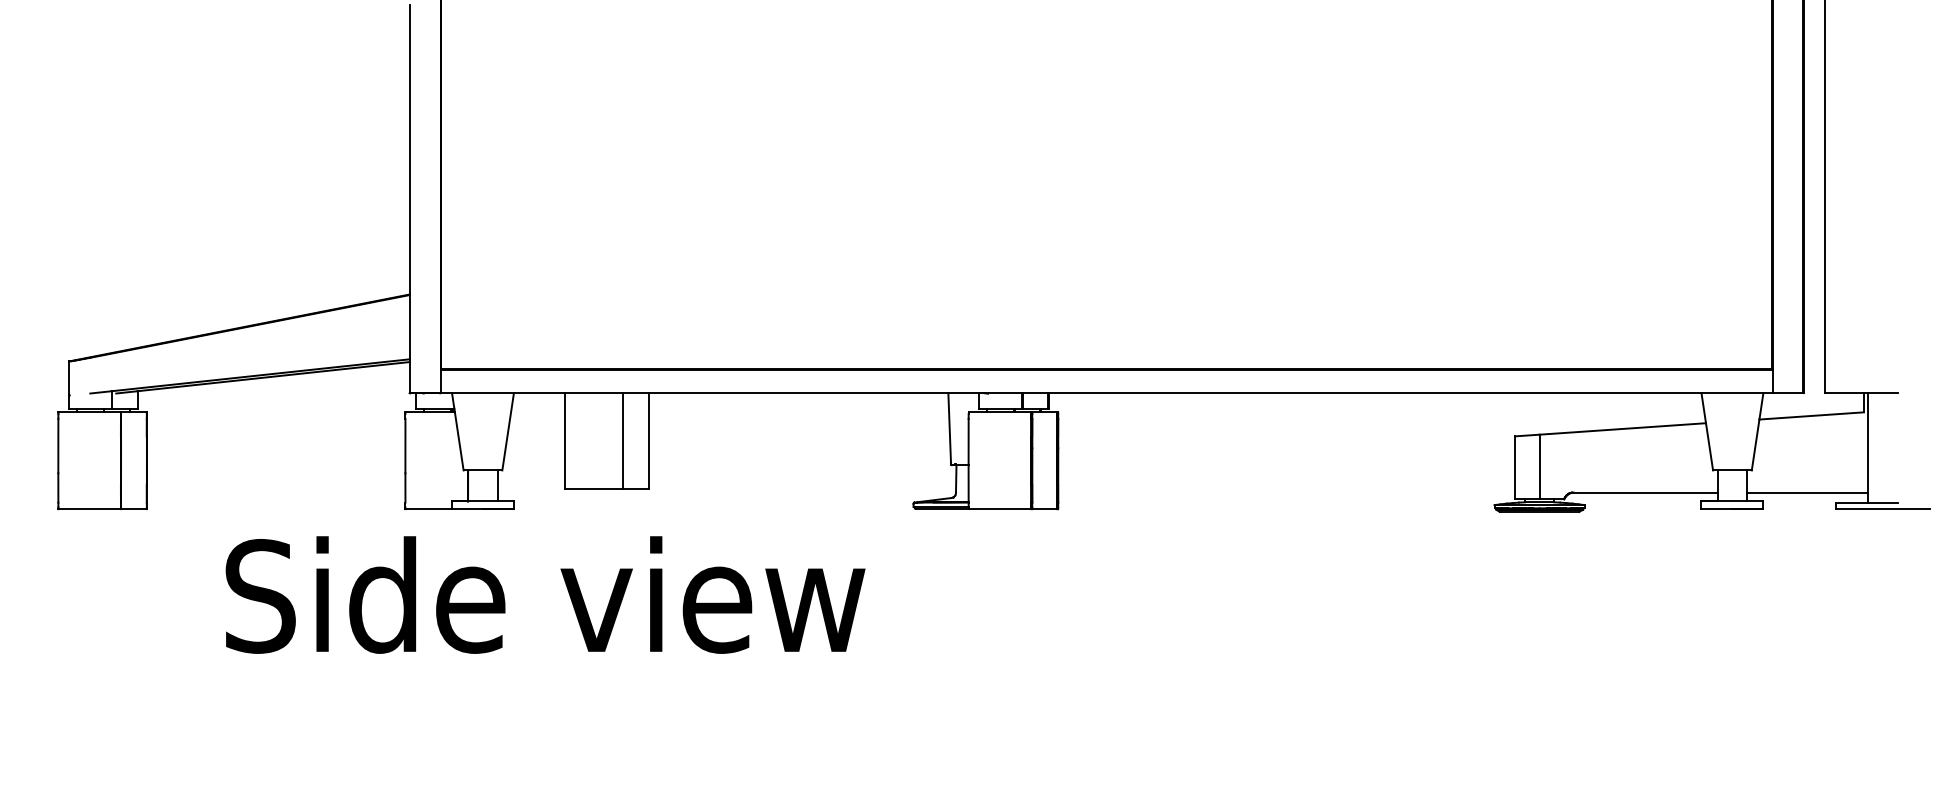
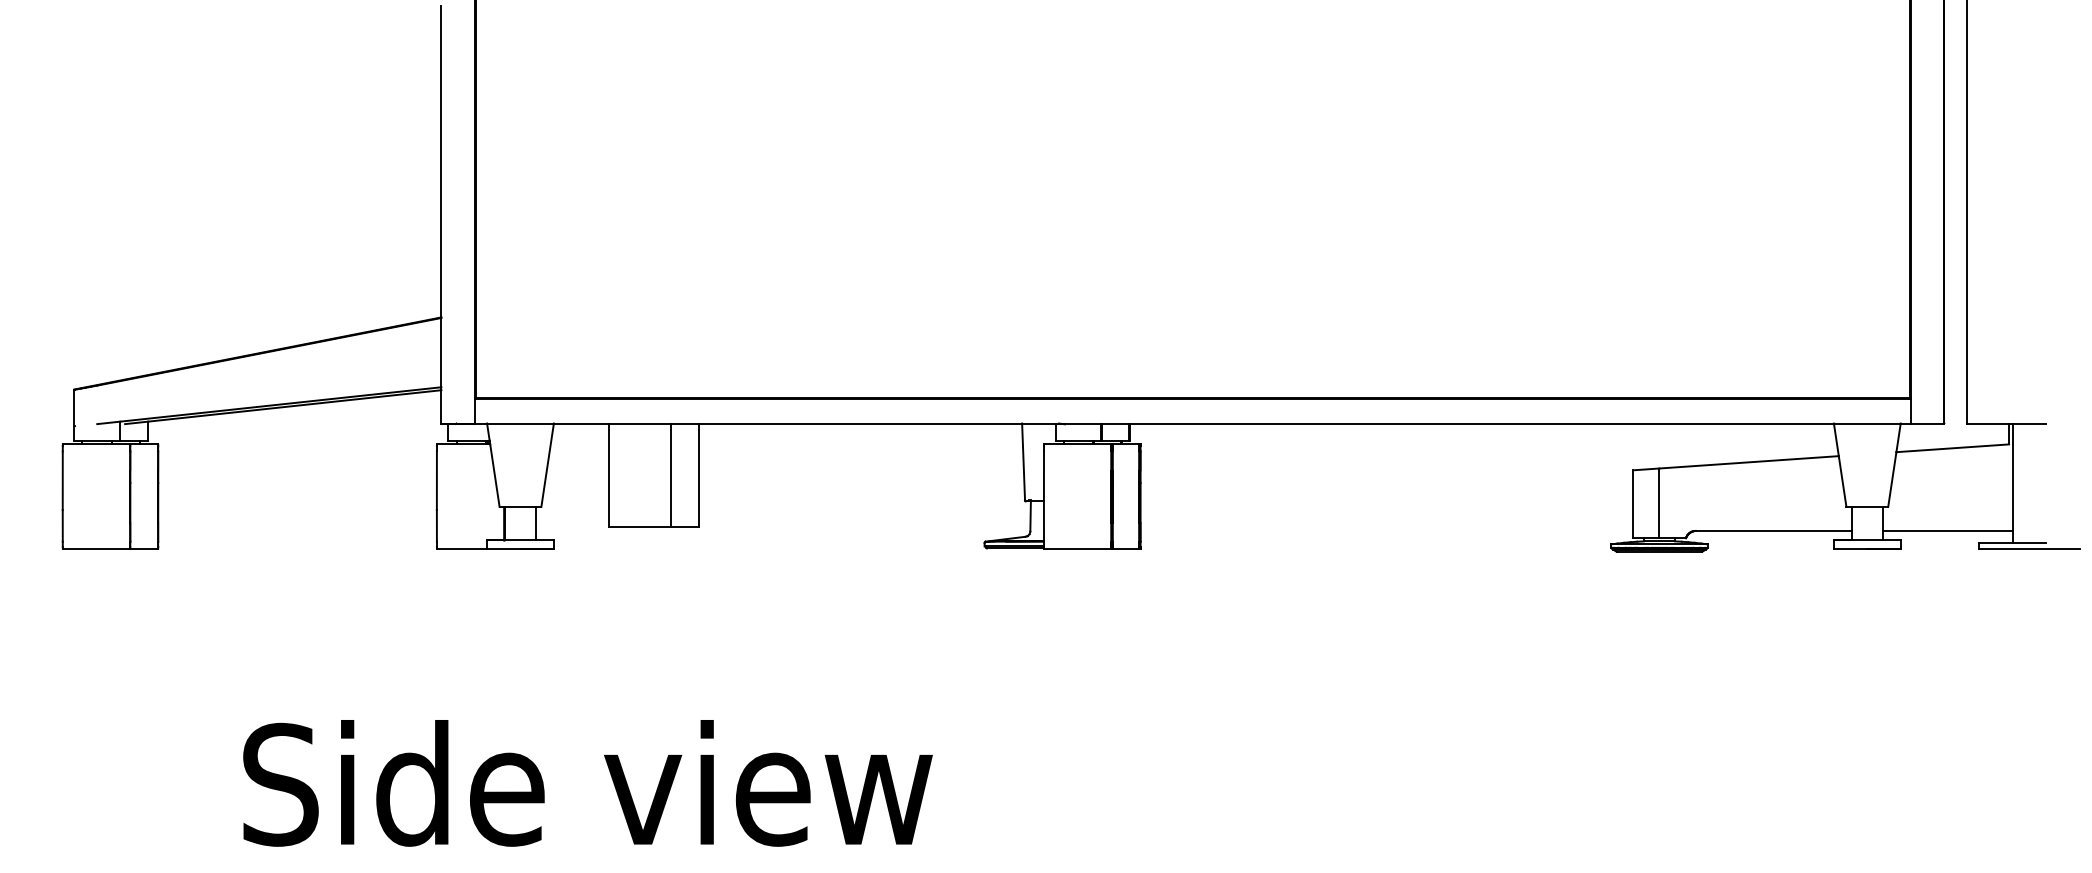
text: (545, 595) -> (587, 783), moved

